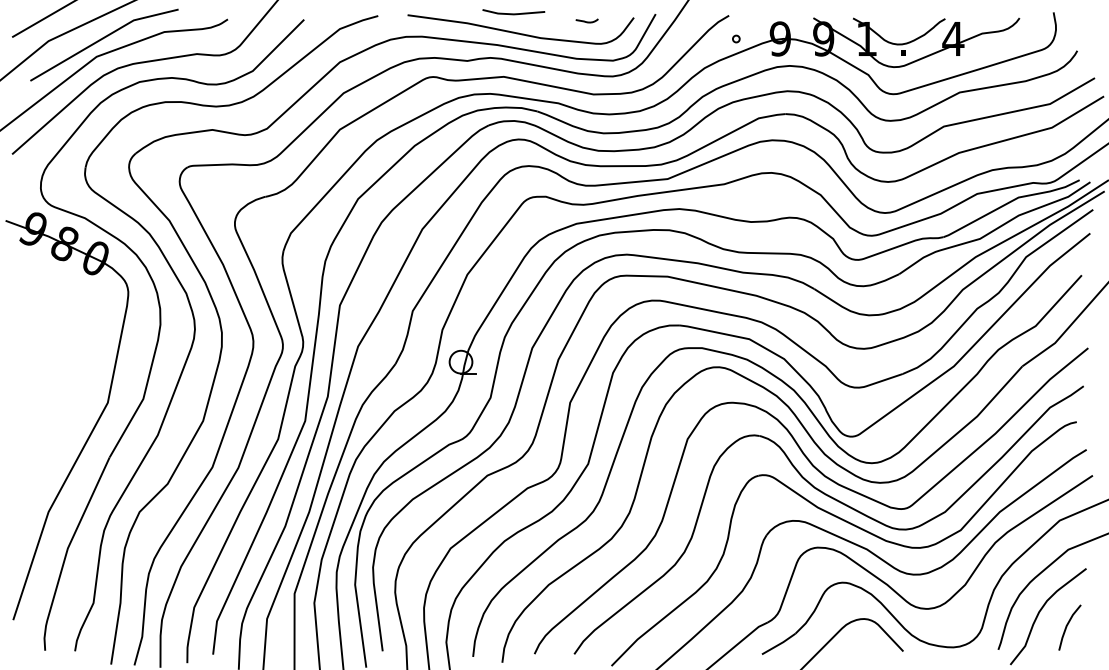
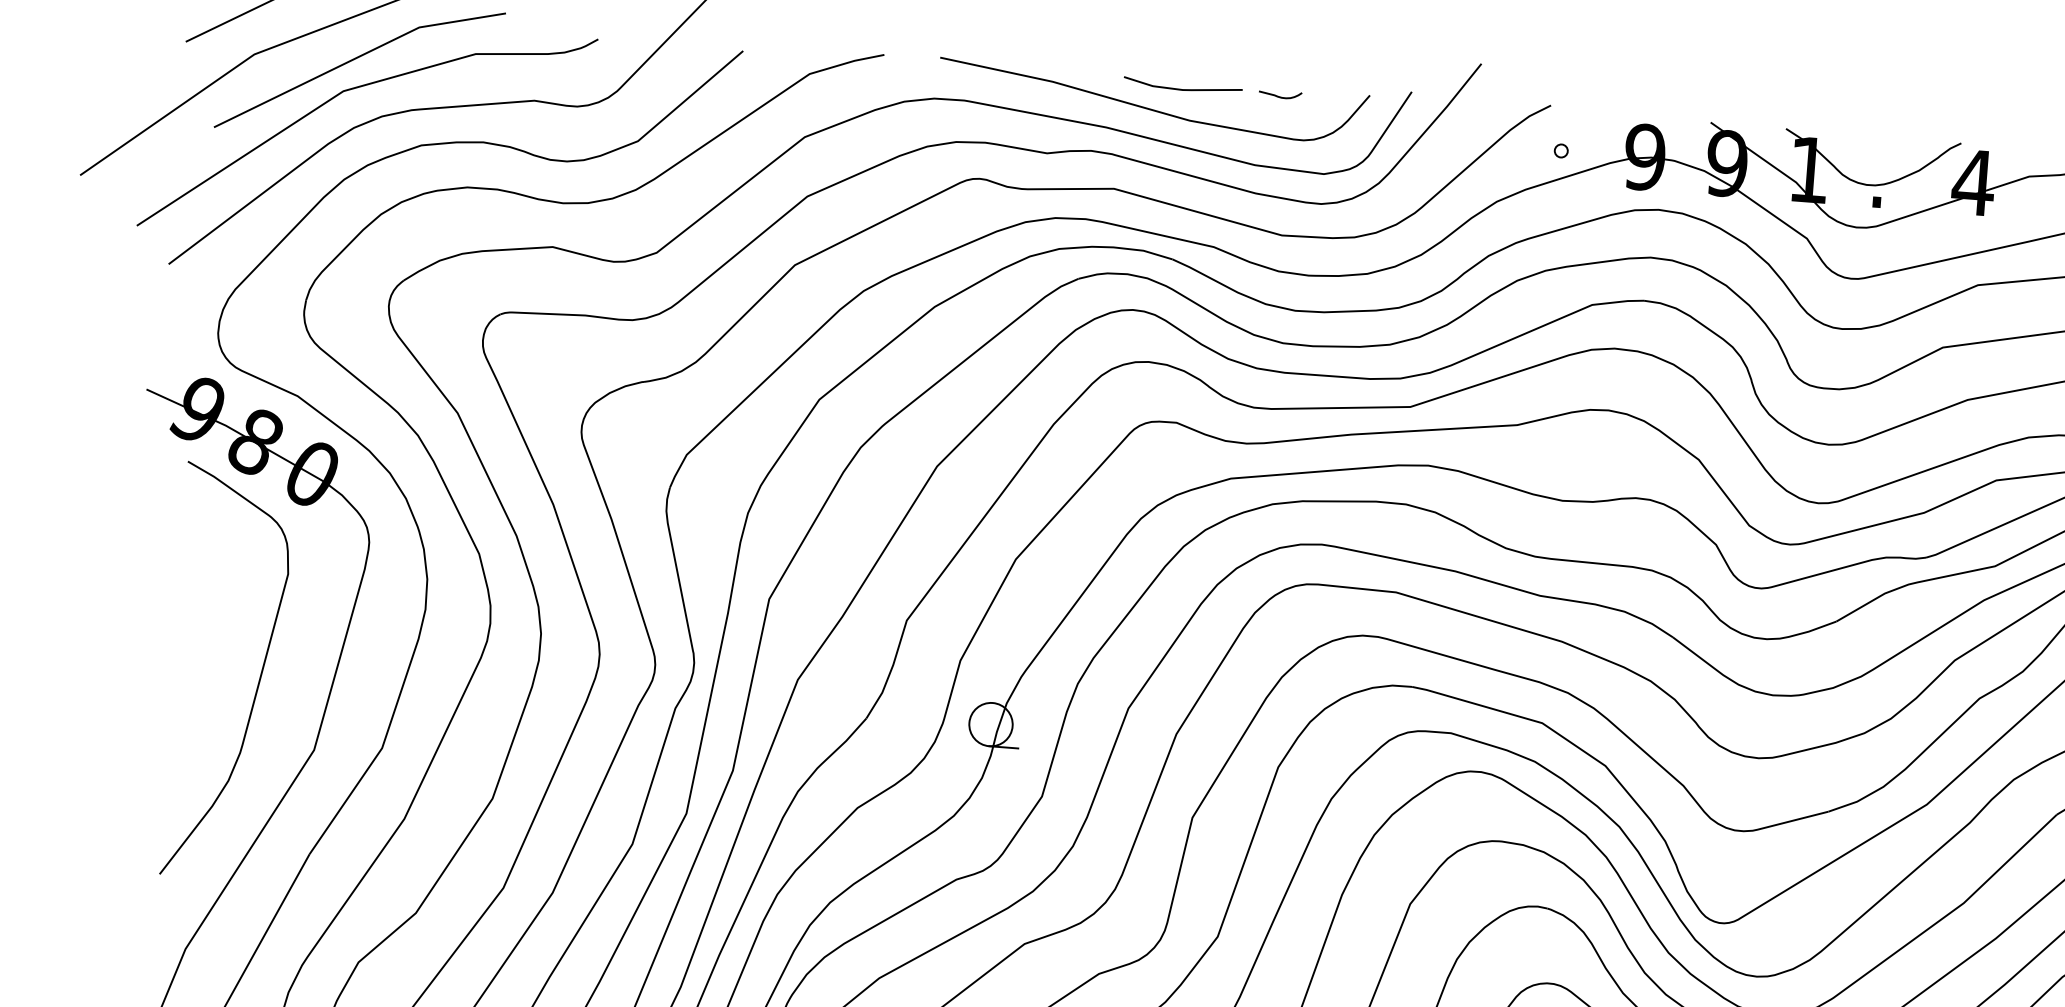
line: (513, 13) -> (1182, 88), moved
curve: (75, 367) -> (257, 678), added

